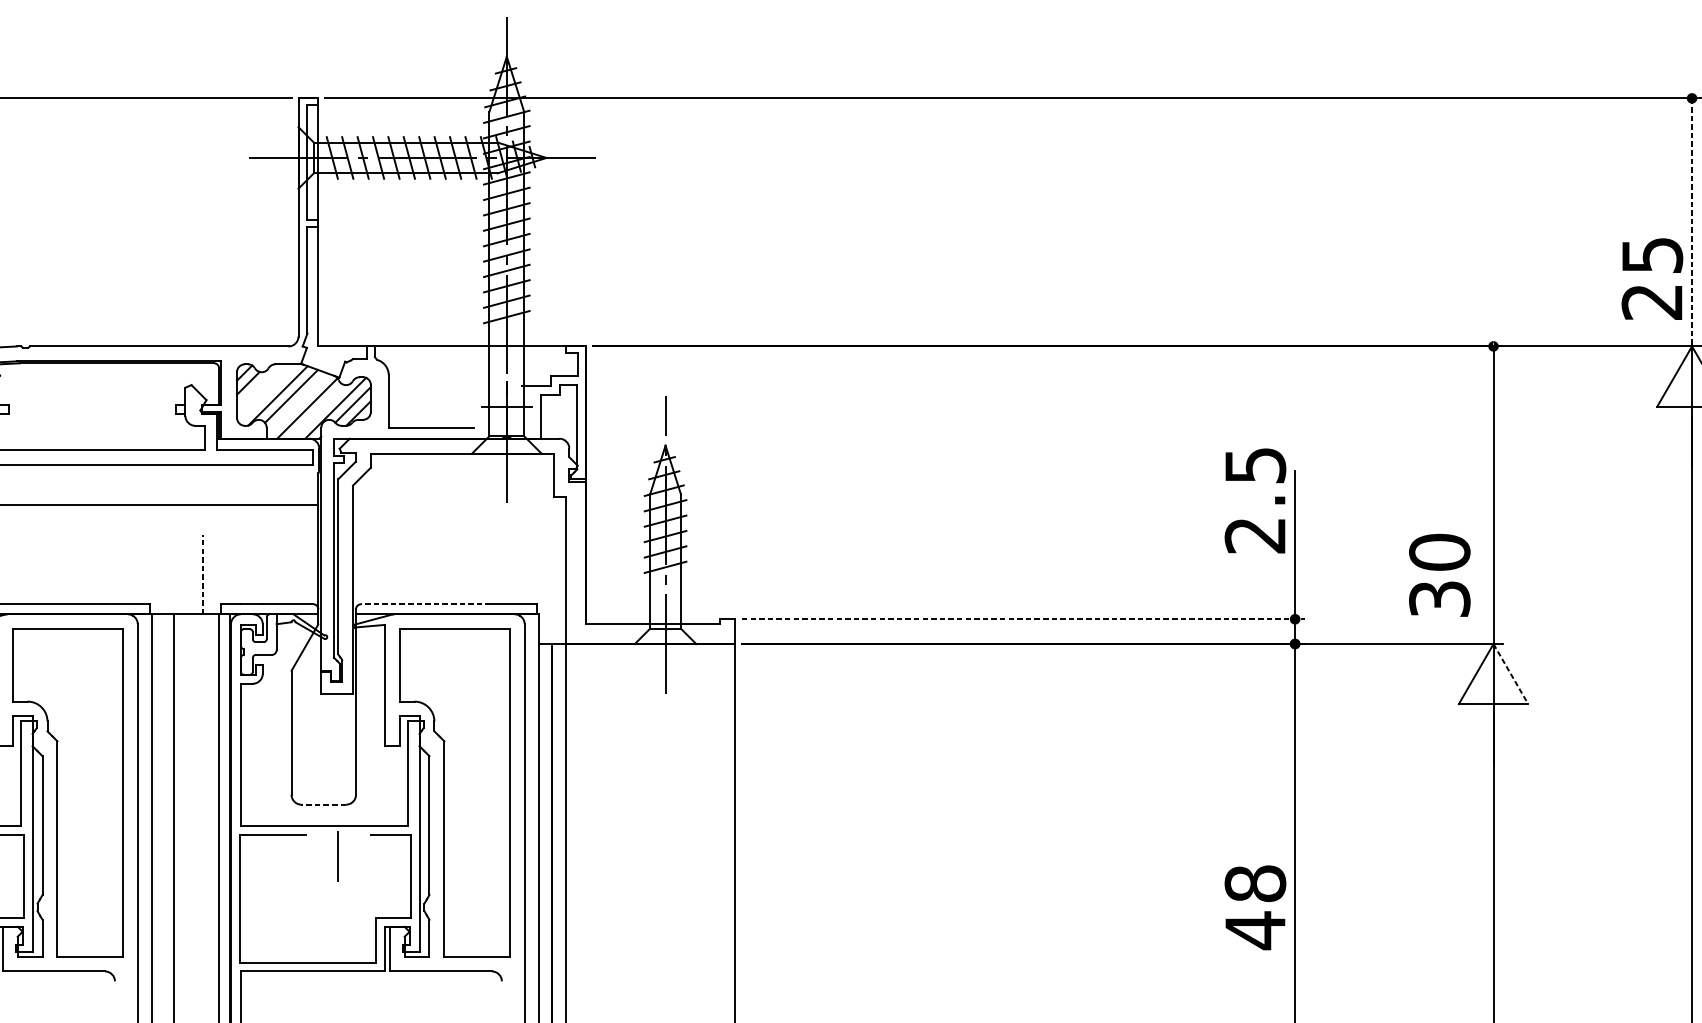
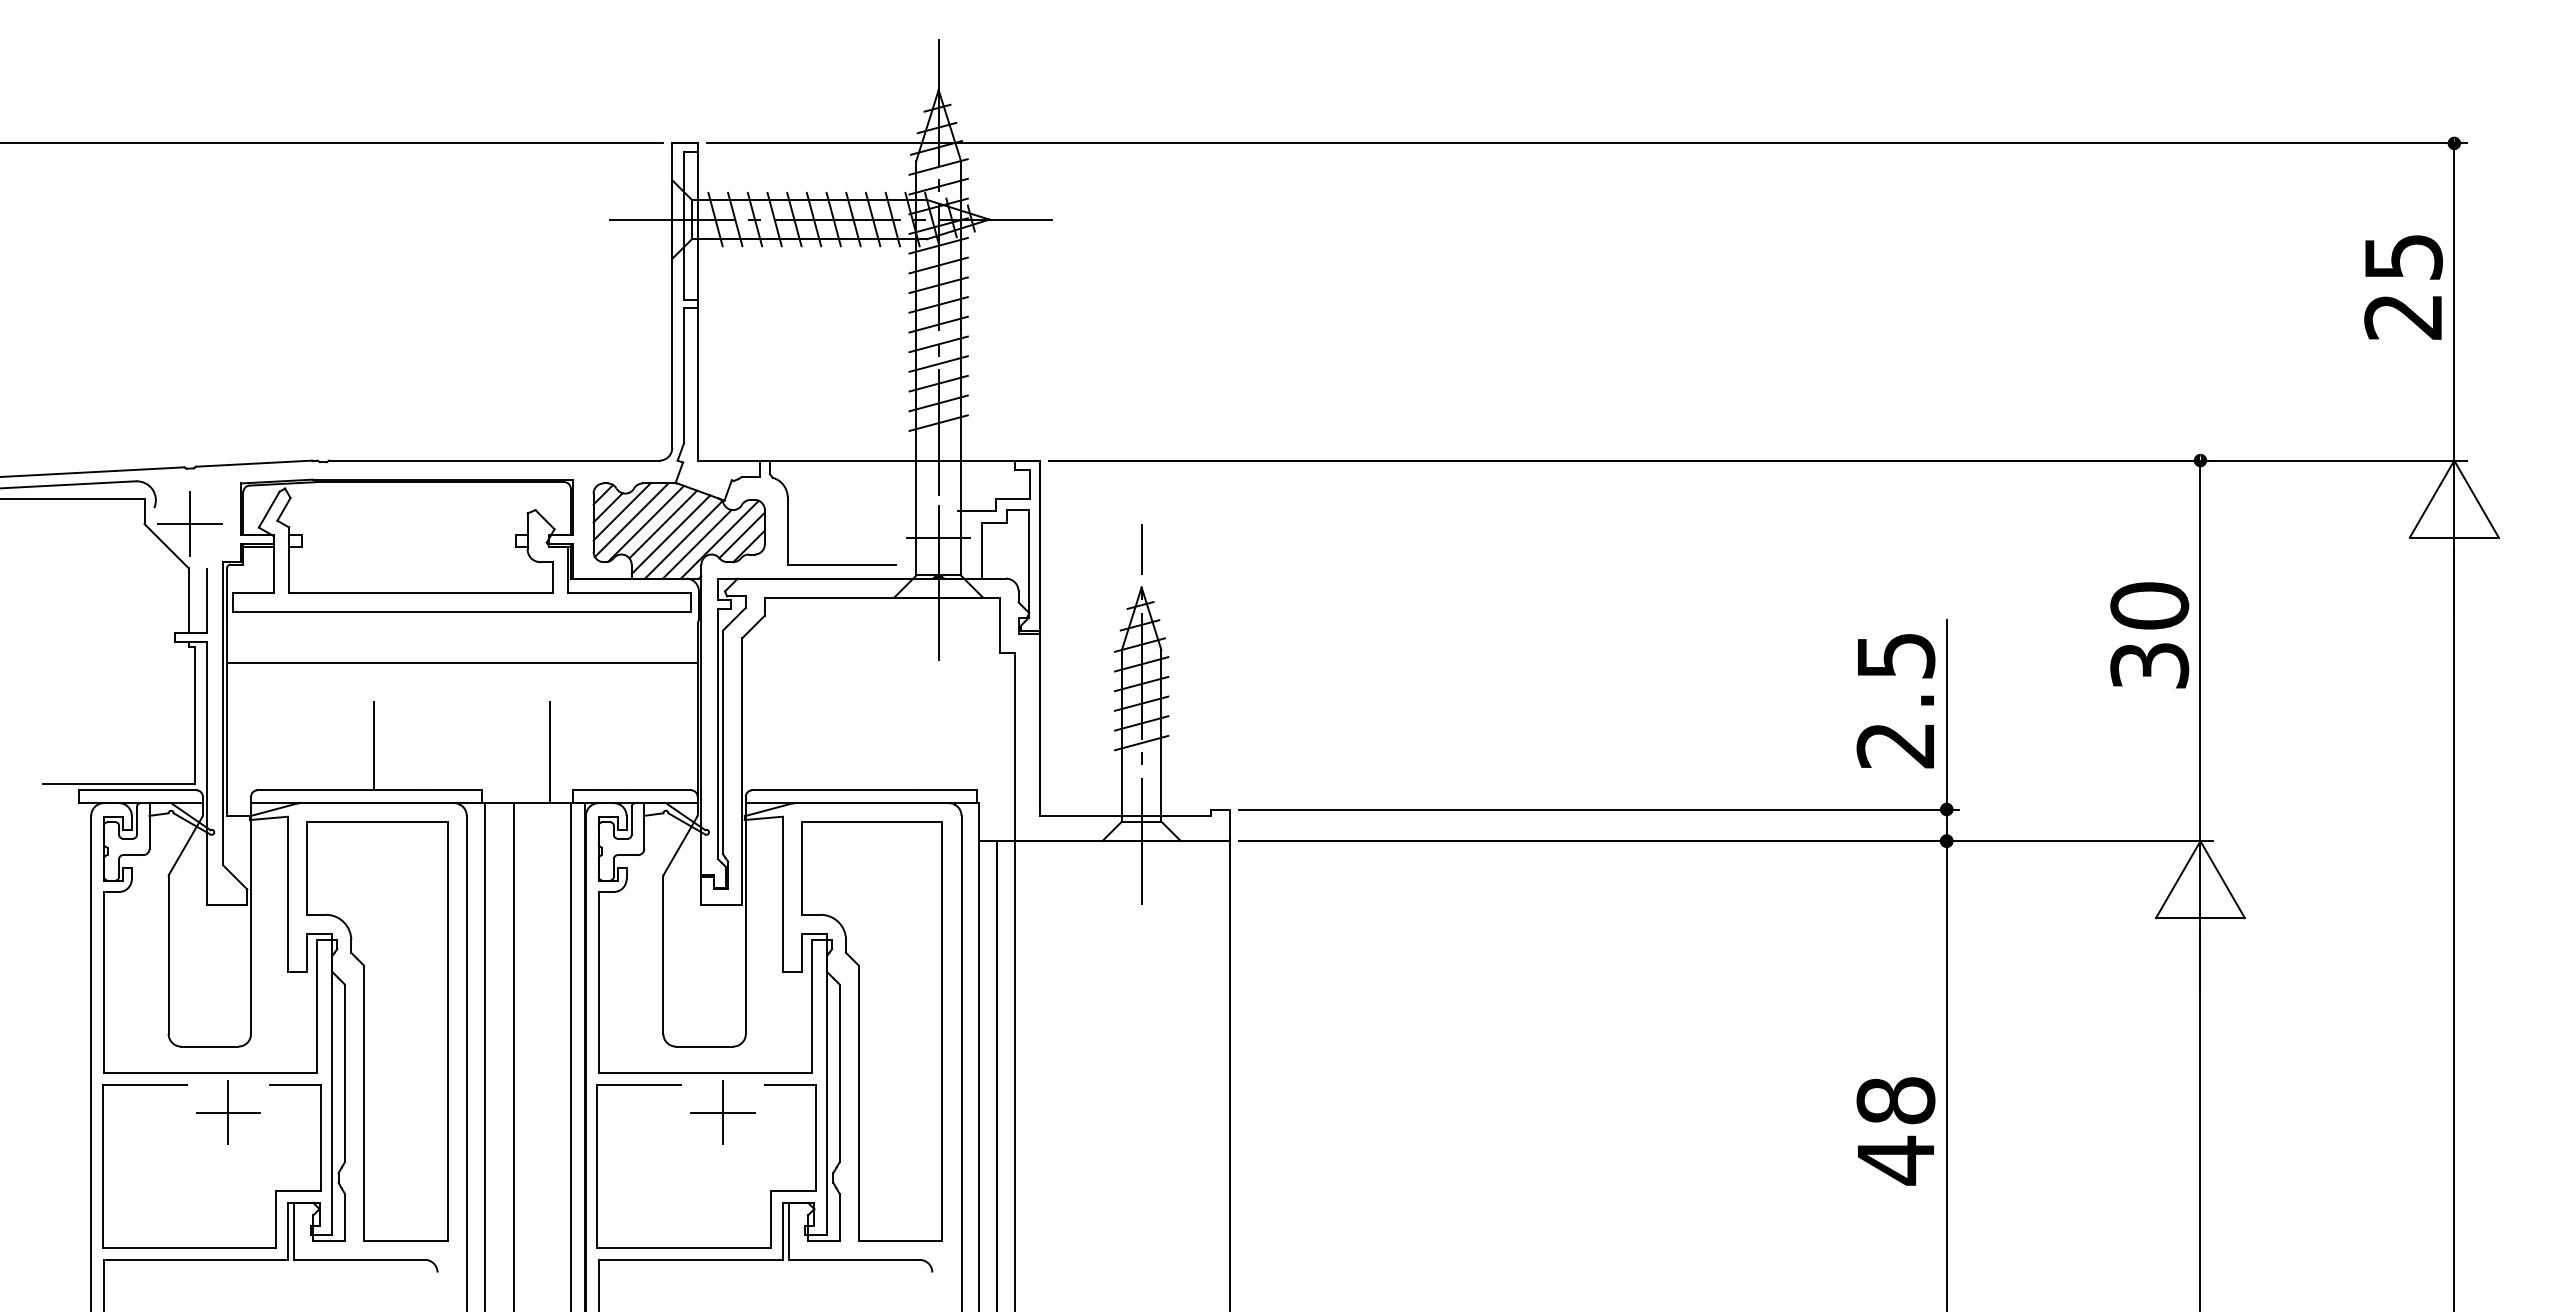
line: (1692, 222) -> (2454, 302), dashed -> solid
text: (1652, 279) -> (2403, 287), moved
line: (258, 386) -> (621, 511), added
line: (266, 393) -> (631, 520), added
line: (297, 404) -> (670, 534), added
line: (318, 411) -> (697, 543), added
text: (1255, 501) -> (1895, 701), moved
line: (65, 569) -> (374, 745), added
line: (203, 574) -> (550, 752), dashed -> solid
text: (1439, 575) -> (2149, 635), moved
line: (425, 604) -> (834, 790), dashed -> solid
line: (1023, 619) -> (1599, 809), dashed -> solid
line: (1510, 674) -> (2222, 880), dashed -> solid
line: (323, 804) -> (704, 1046), dashed -> solid
line: (337, 856) -> (722, 1112), added
text: (1255, 907) -> (1895, 1131), moved

